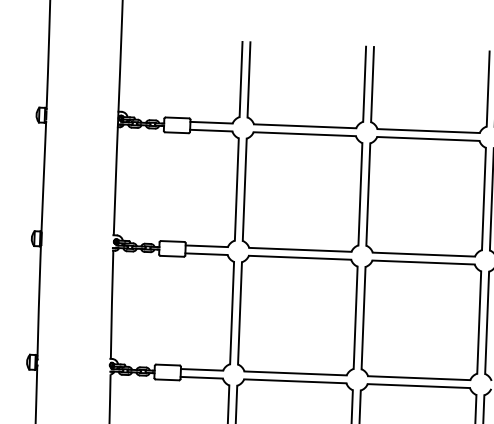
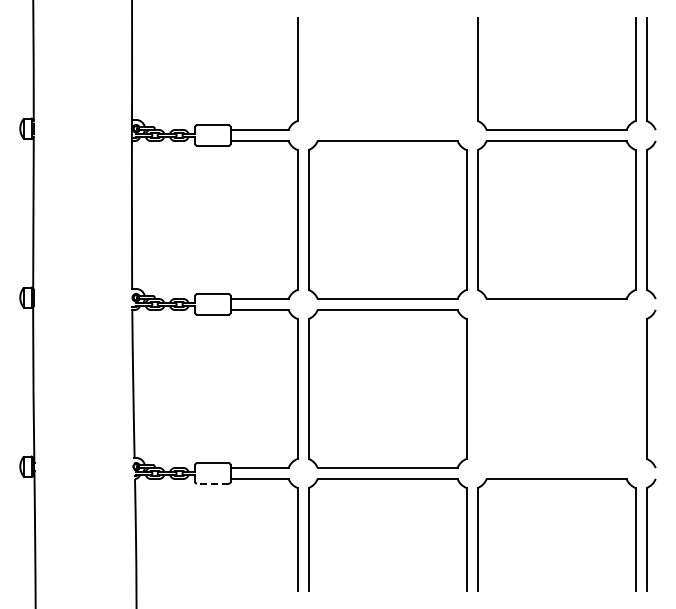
part: (305, 125) -> (387, 129), removed
part: (421, 319) -> (556, 388), removed
line: (167, 379) -> (212, 483), solid -> dashed

